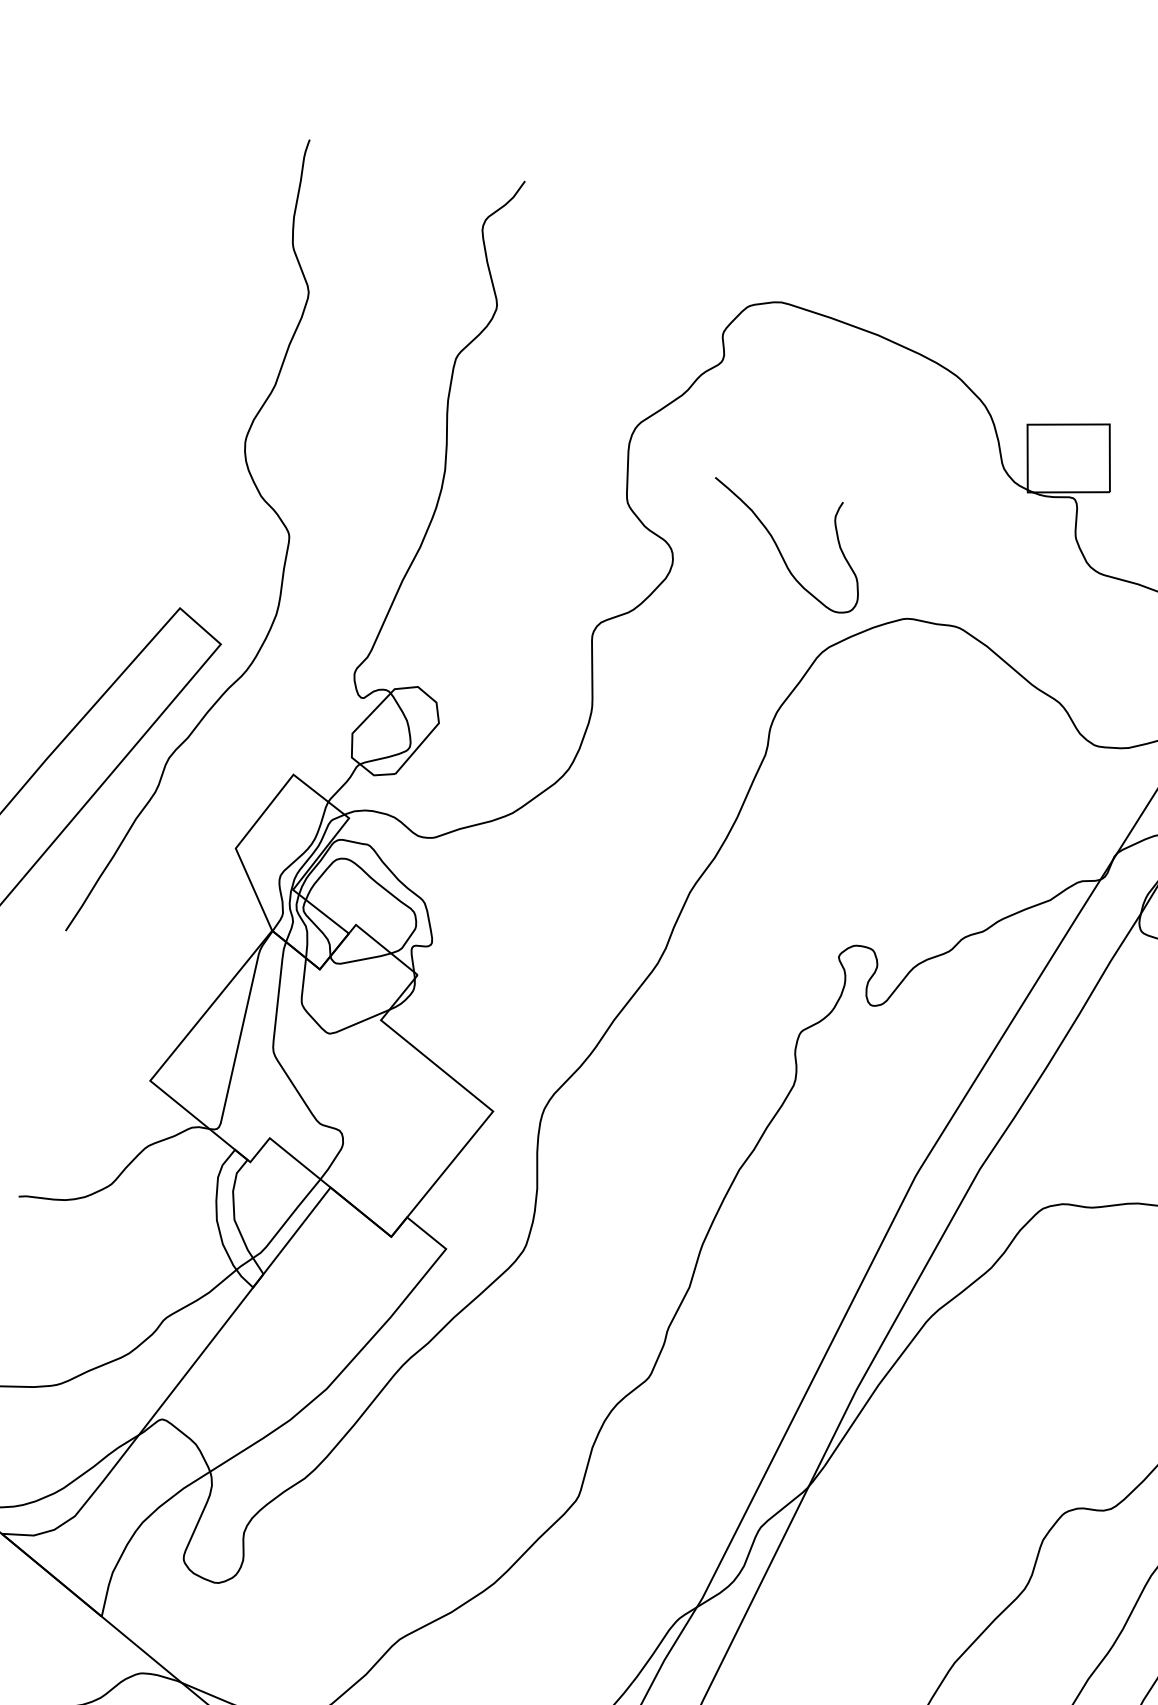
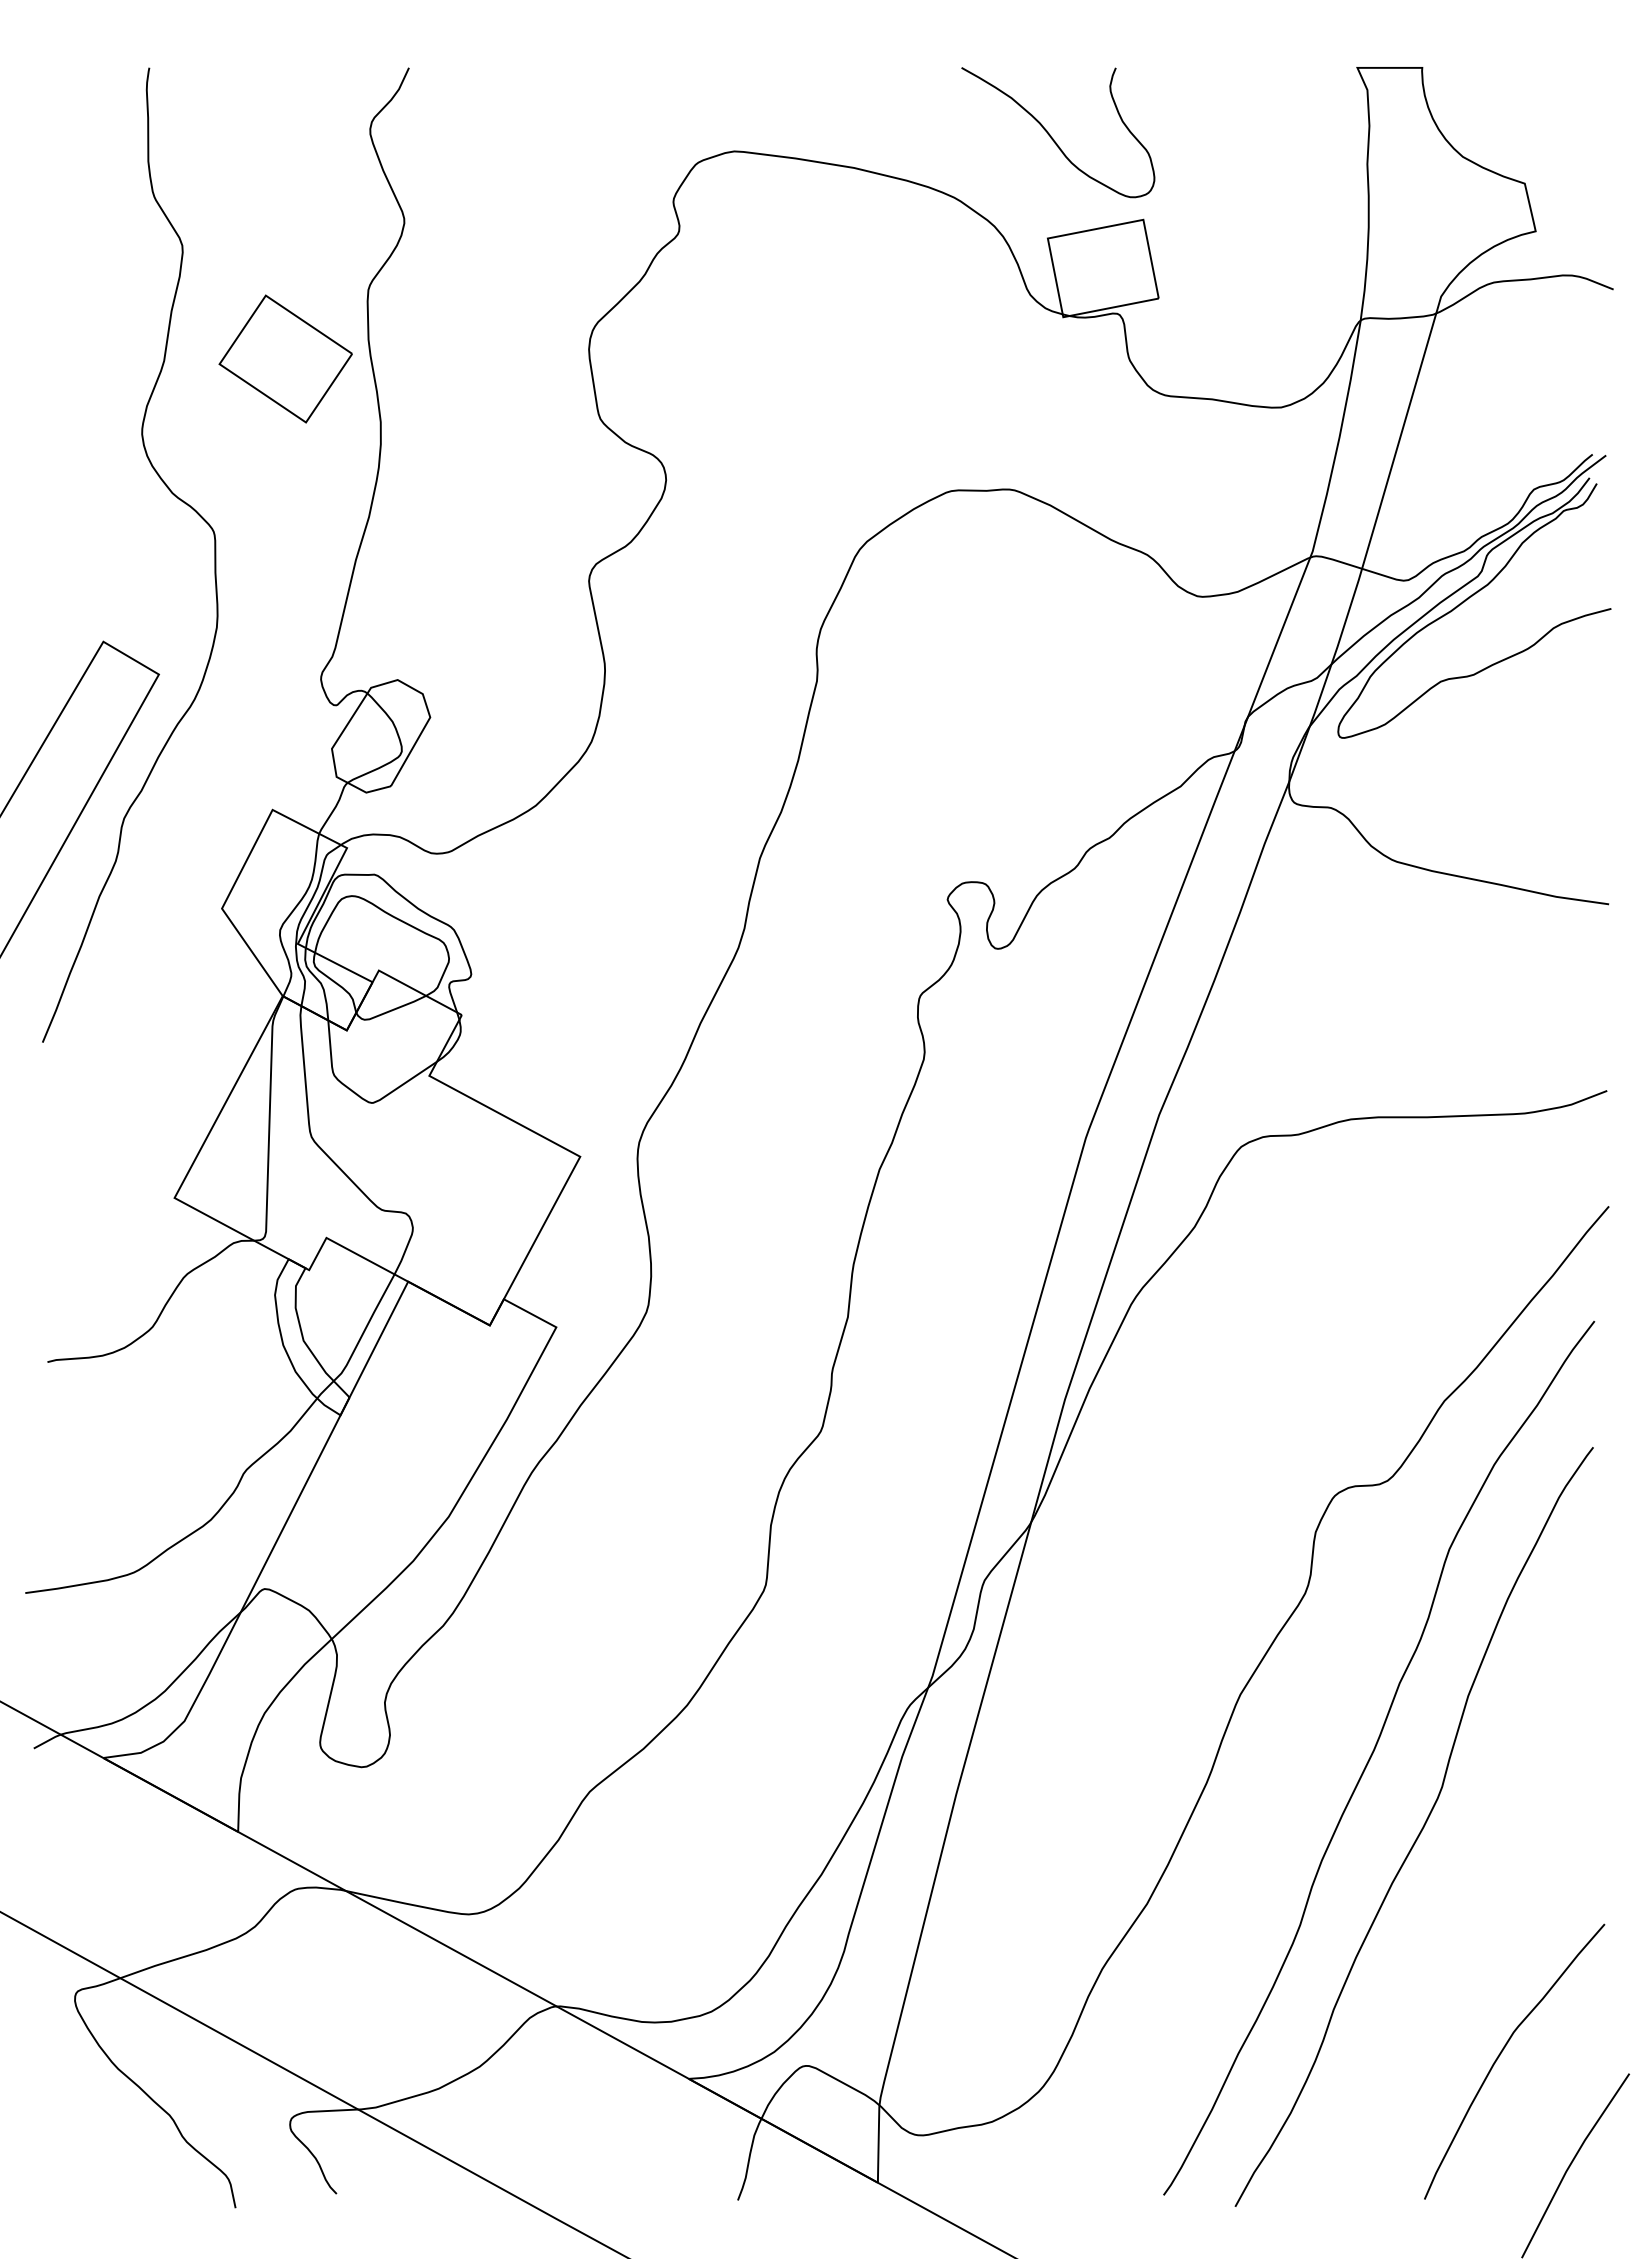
part: (376, 402) -> (285, 358), added
curve: (779, 549) -> (1052, 137), moved

